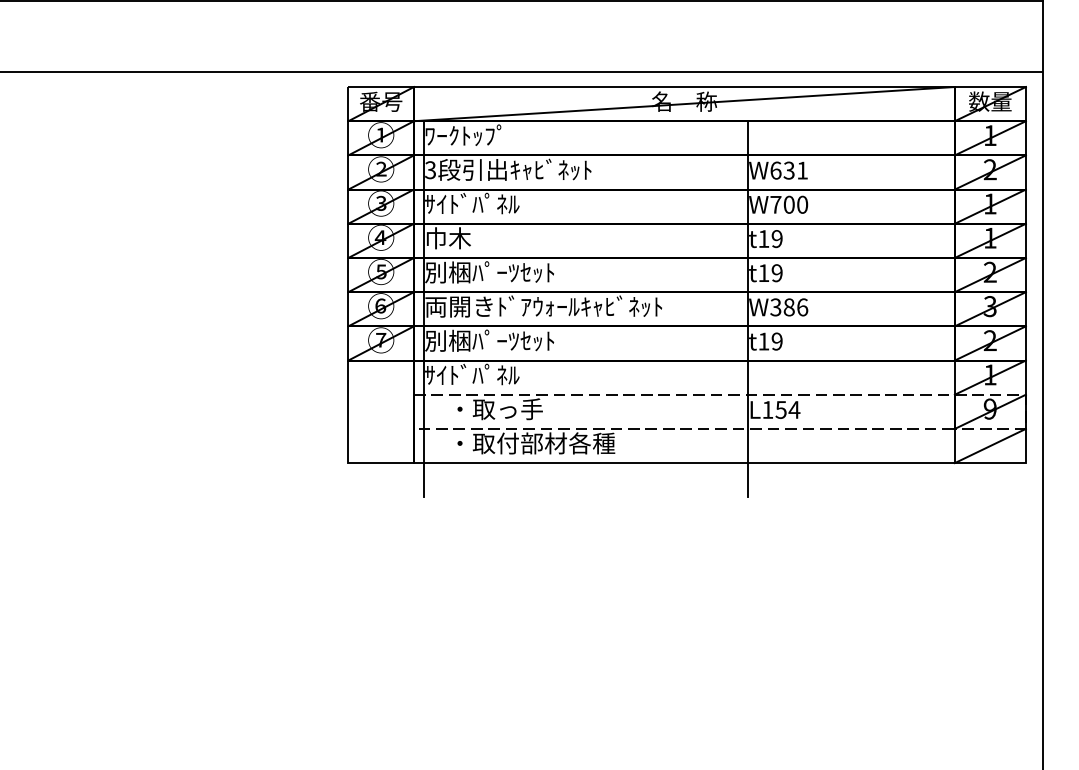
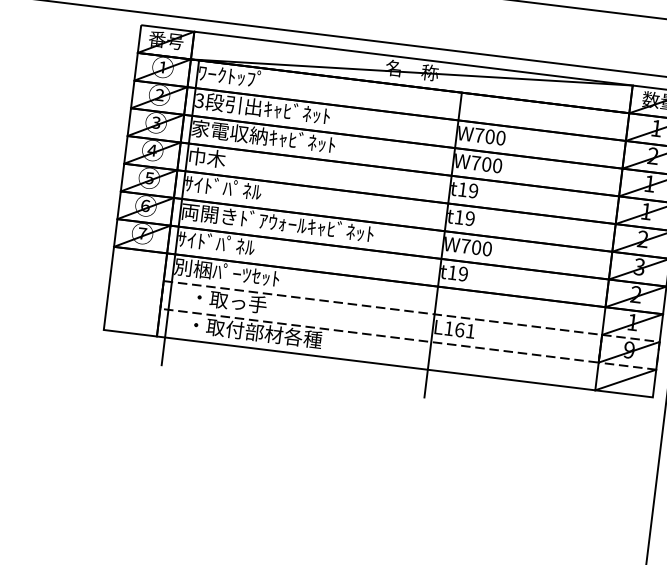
text: (789, 170) -> (490, 136), W631 -> W700
text: (513, 203) -> (263, 136), ｻｲﾄﾞﾊﾟﾈﾙ -> 家電収納ｷｬﾋﾞﾈｯﾄ
text: (489, 272) -> (237, 189), 別梱ﾊﾟｰﾂｾｯﾄ -> ｻｲﾄﾞﾊﾟﾈﾙ
text: (789, 307) -> (476, 247), W386 -> W700
text: (489, 340) -> (230, 244), 別梱ﾊﾟｰﾂｾｯﾄ -> ｻｲﾄﾞﾊﾟﾈﾙ
text: (489, 374) -> (226, 272), ｻｲﾄﾞﾊﾟﾈﾙ -> 別梱ﾊﾟｰﾂｾｯﾄ
text: (787, 409) -> (464, 330), L154 -> L161

